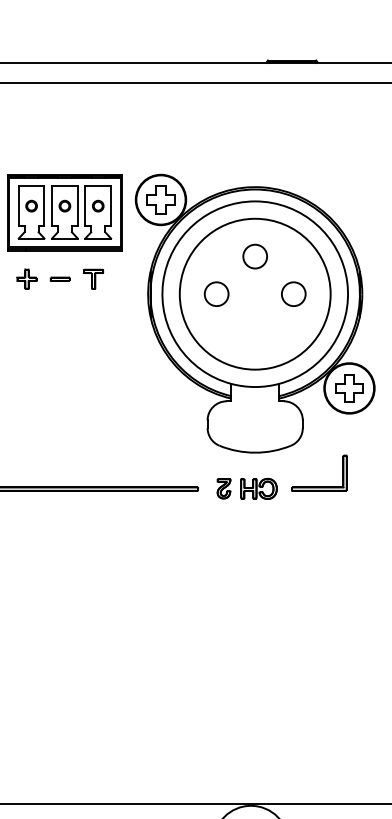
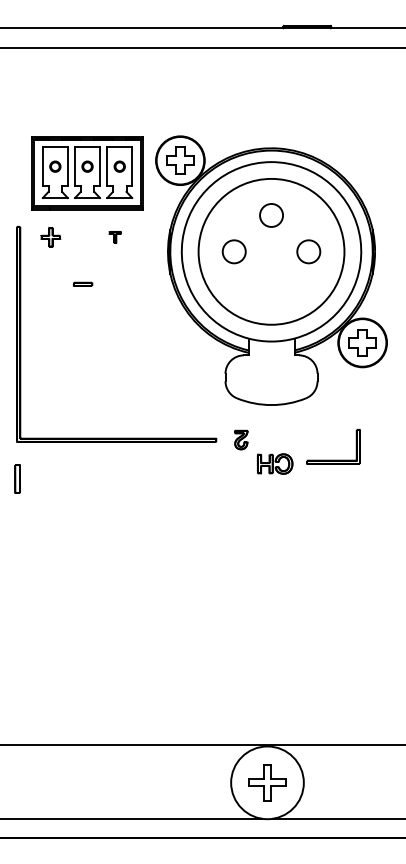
part: (60, 278) -> (83, 283), moved
part: (93, 279) -> (115, 237), size x0.6
part: (319, 486) -> (333, 459), moved
part: (258, 488) -> (274, 463), moved

